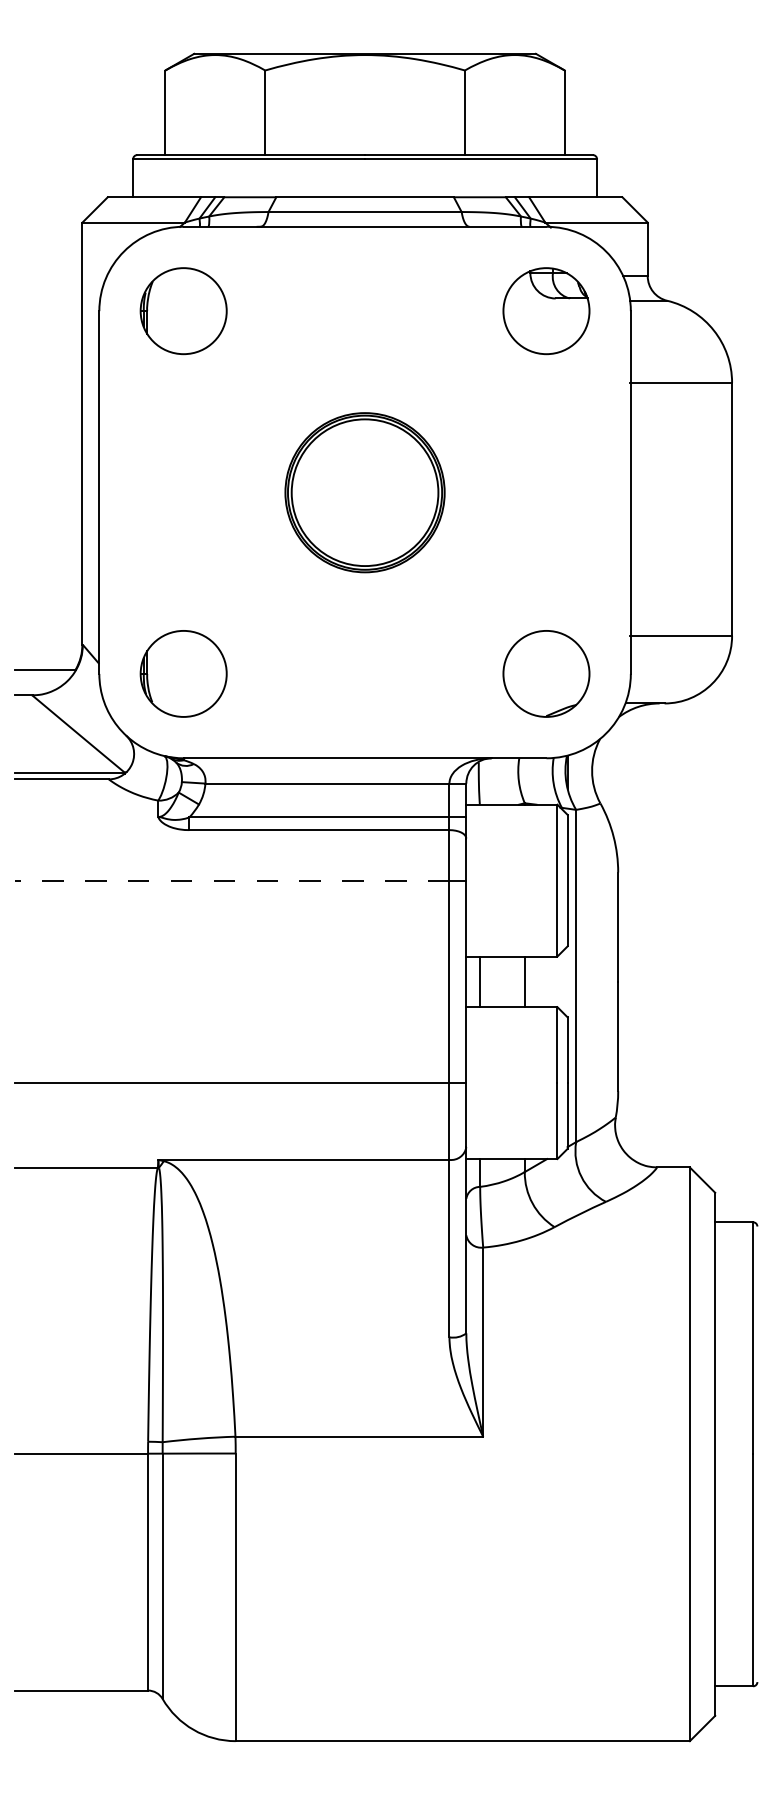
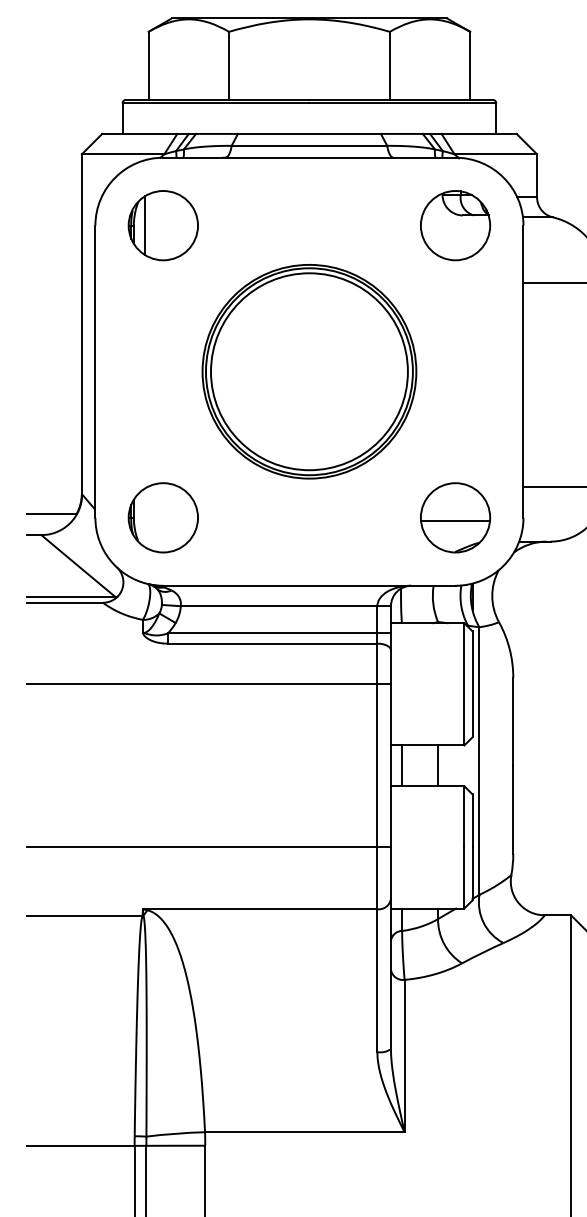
line: (160, 310) -> (144, 225), added
part: (364, 492) -> (308, 371), size x1.67
line: (546, 678) -> (455, 521), added
line: (231, 880) -> (201, 684), dashed -> solid

